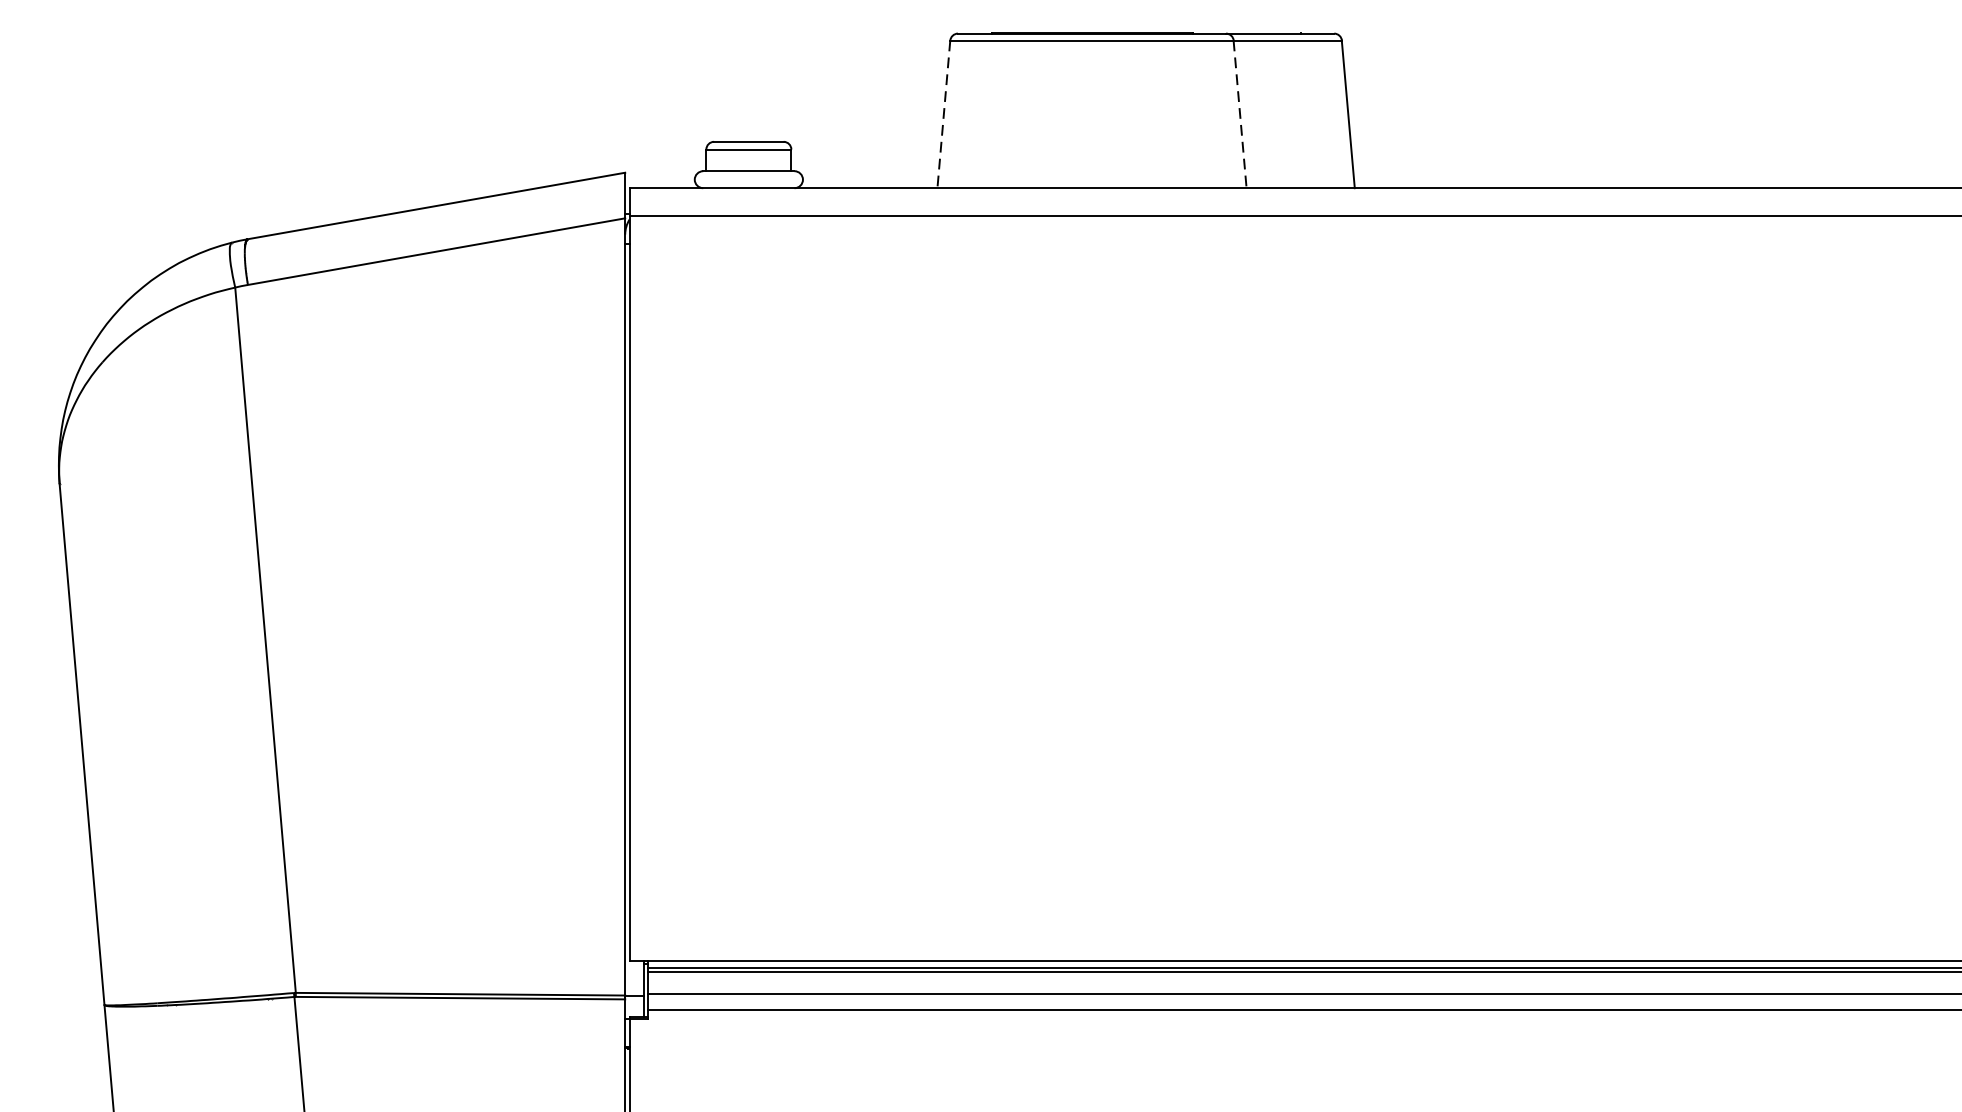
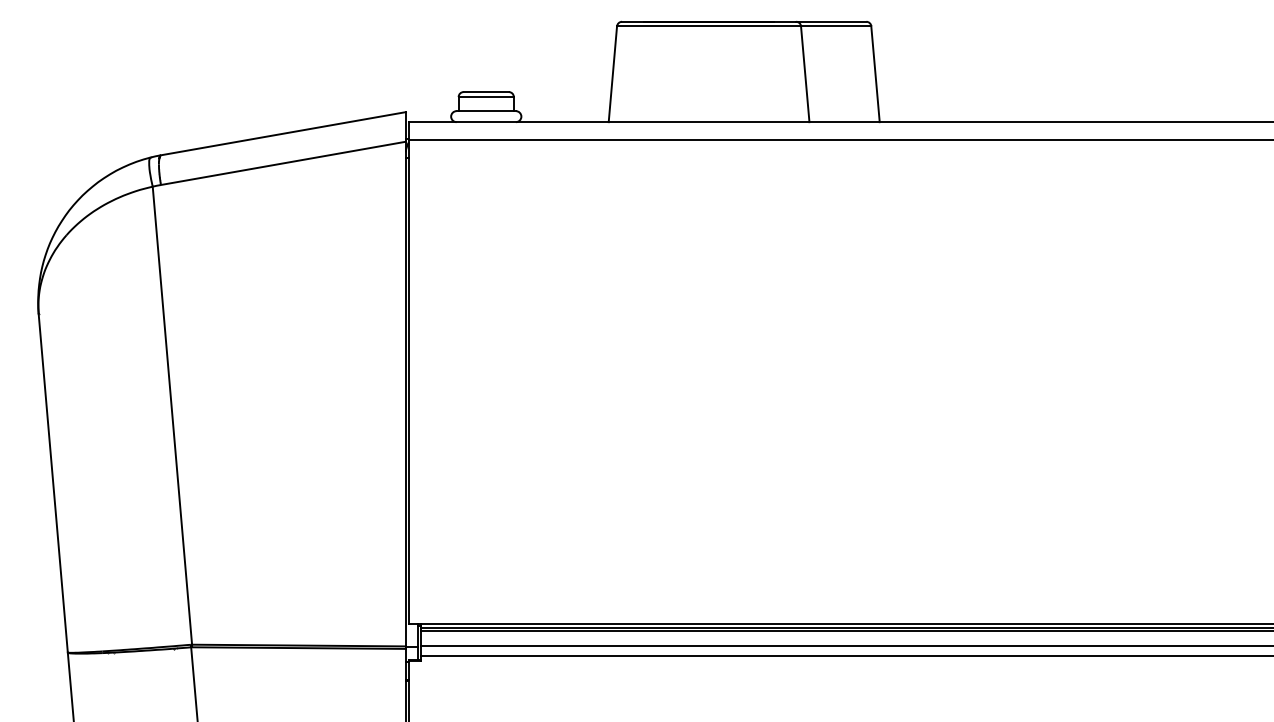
line: (943, 114) -> (612, 74), dashed -> solid
line: (1240, 114) -> (805, 74), dashed -> solid

